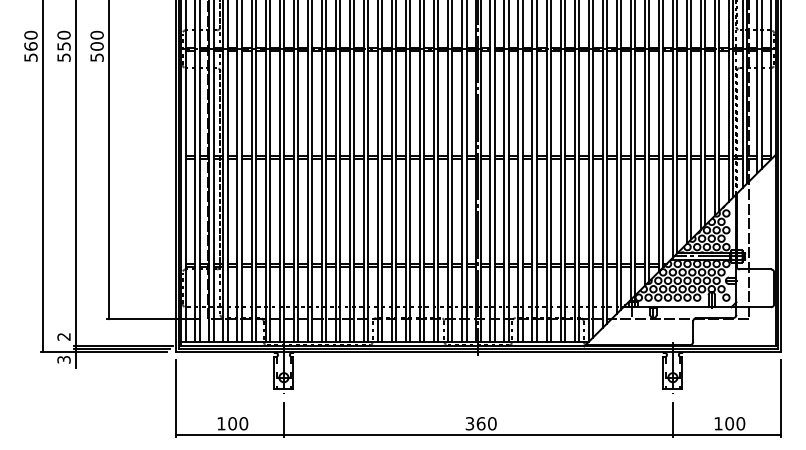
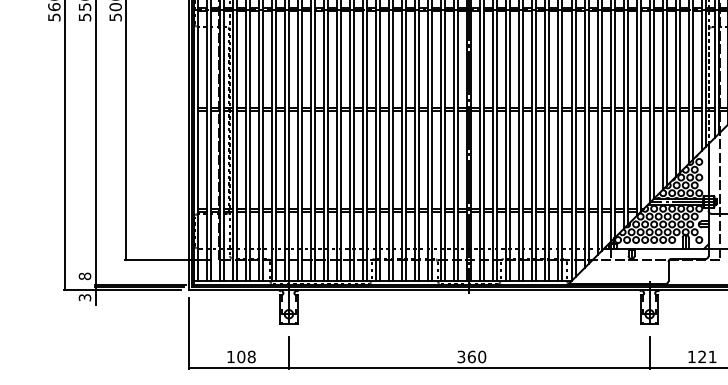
text: (63, 336) -> (84, 276), 2 -> 8
text: (243, 423) -> (251, 356), 100 -> 108
text: (735, 423) -> (707, 356), 100 -> 121

